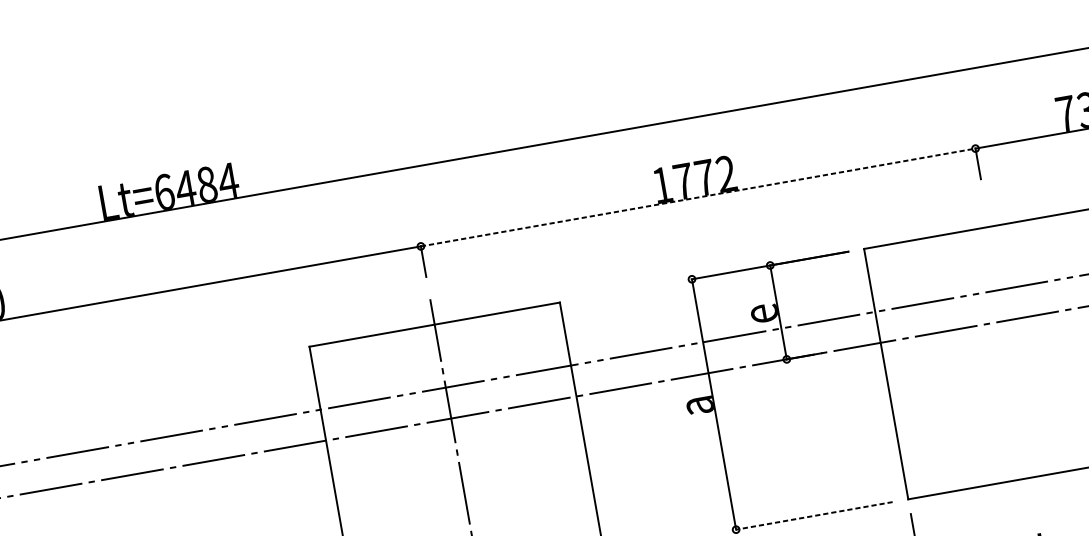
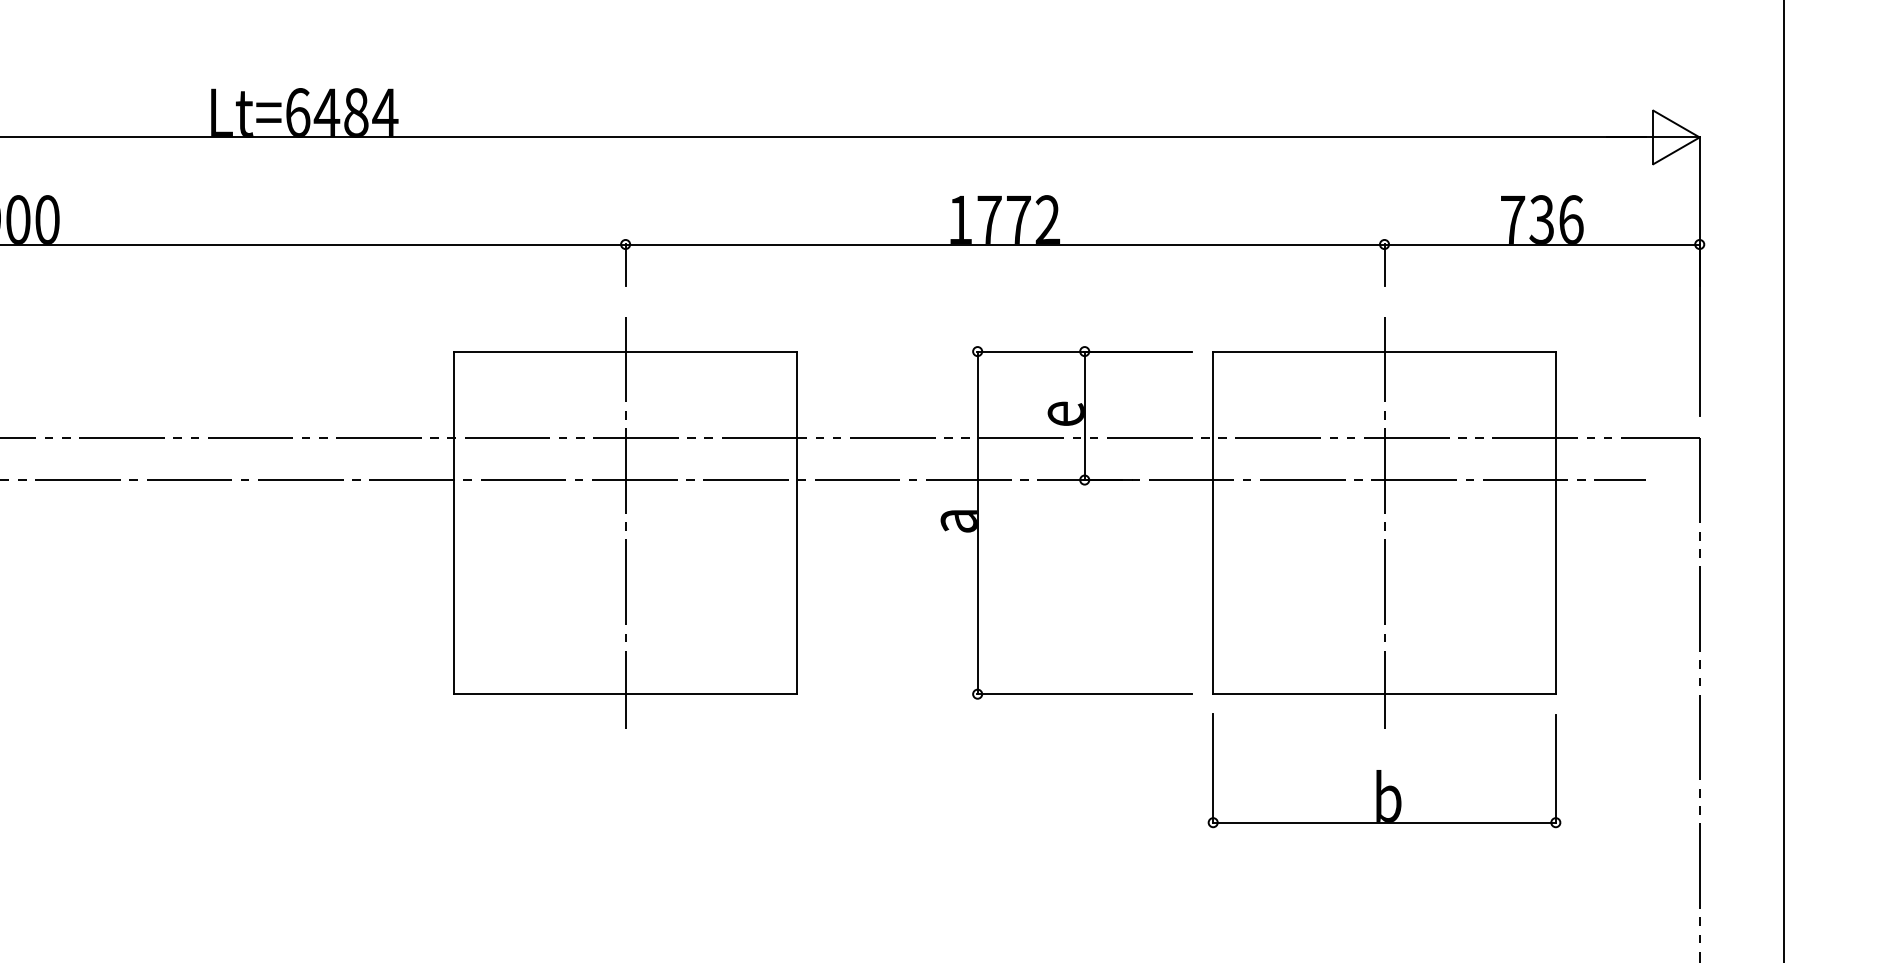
line: (698, 197) -> (1005, 244), dashed -> solid
line: (1011, 351) -> (1384, 522), added
line: (814, 516) -> (1084, 694), dashed -> solid

